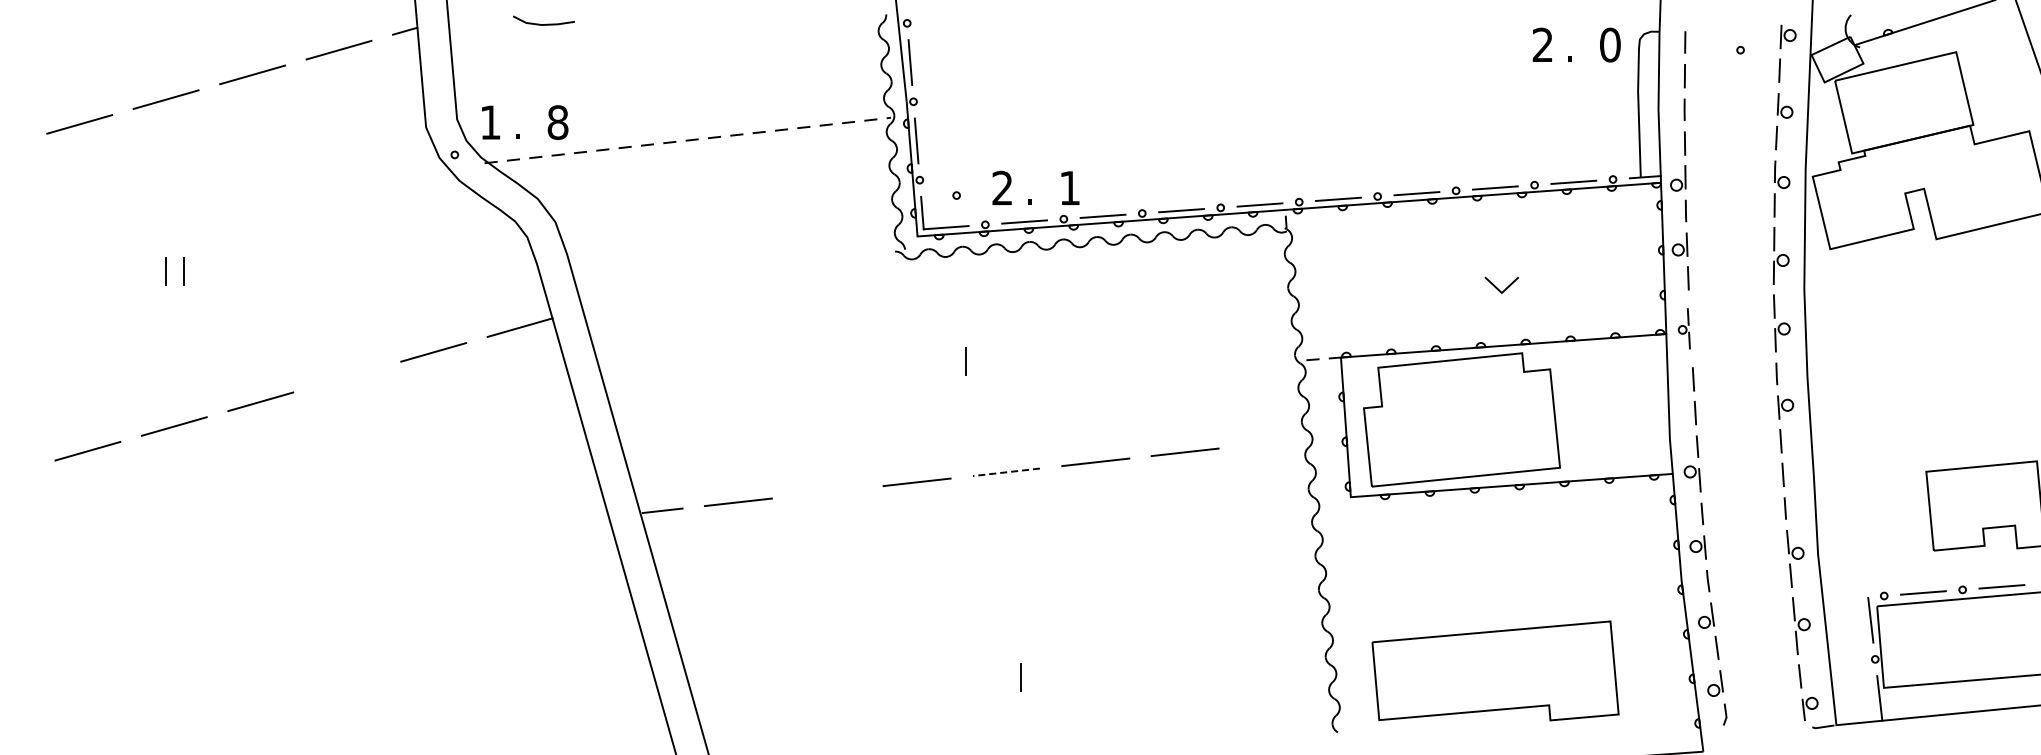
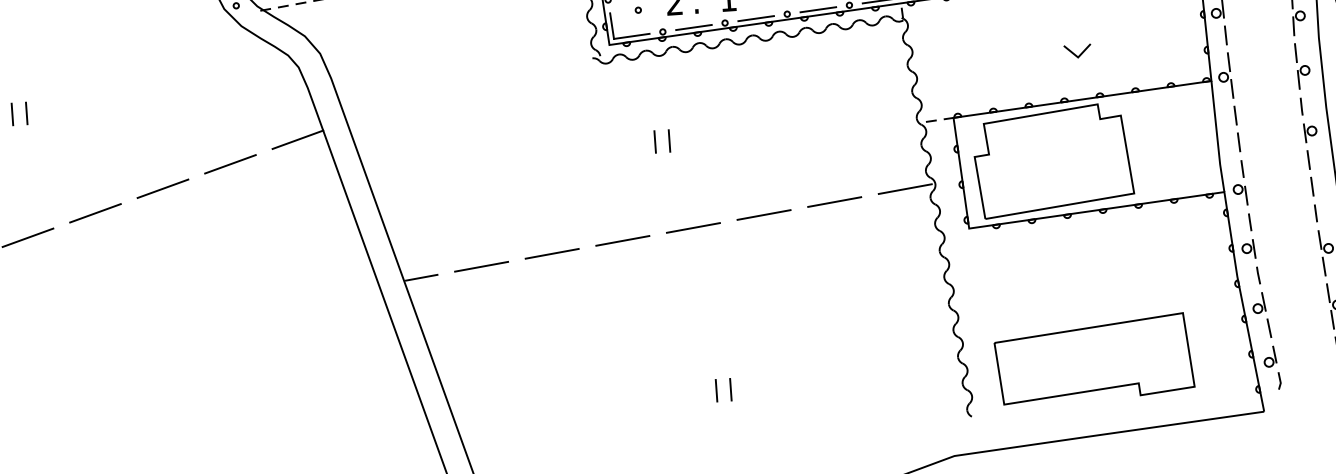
part: (1684, 328) -> (1225, 75), size x1.43
line: (984, 361) -> (669, 140), added
line: (346, 376) -> (162, 188), added
line: (1273, 442) -> (904, 189), added
line: (1006, 472) -> (693, 228), dashed -> solid
line: (827, 492) -> (552, 253), added
line: (1039, 677) -> (731, 389), added

